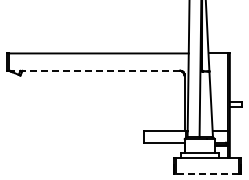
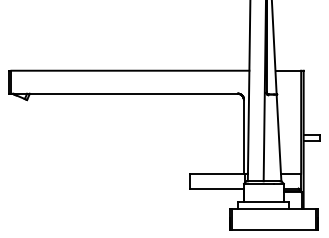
line: (94, 70) -> (124, 93), dashed -> solid
line: (205, 173) -> (271, 229), dashed -> solid

